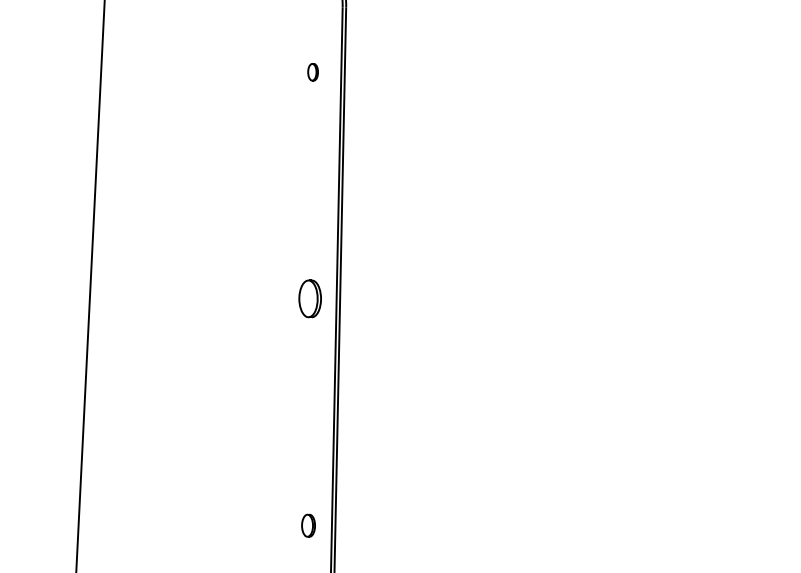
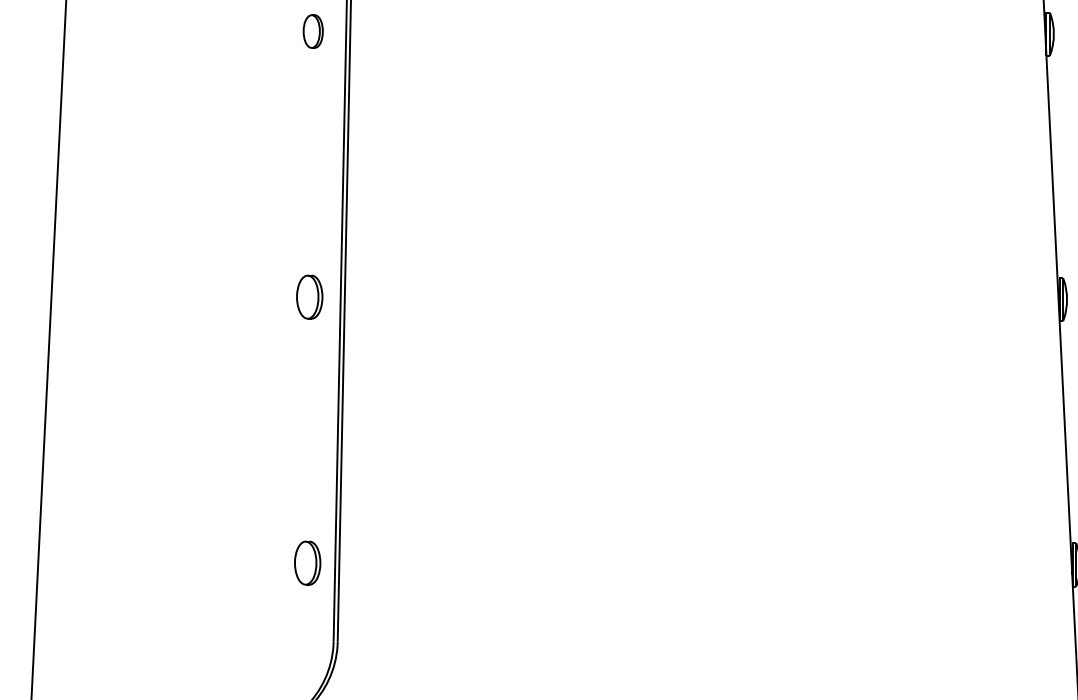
part: (312, 72) -> (312, 31), size x1.67
part: (308, 525) -> (307, 562), size x1.67

